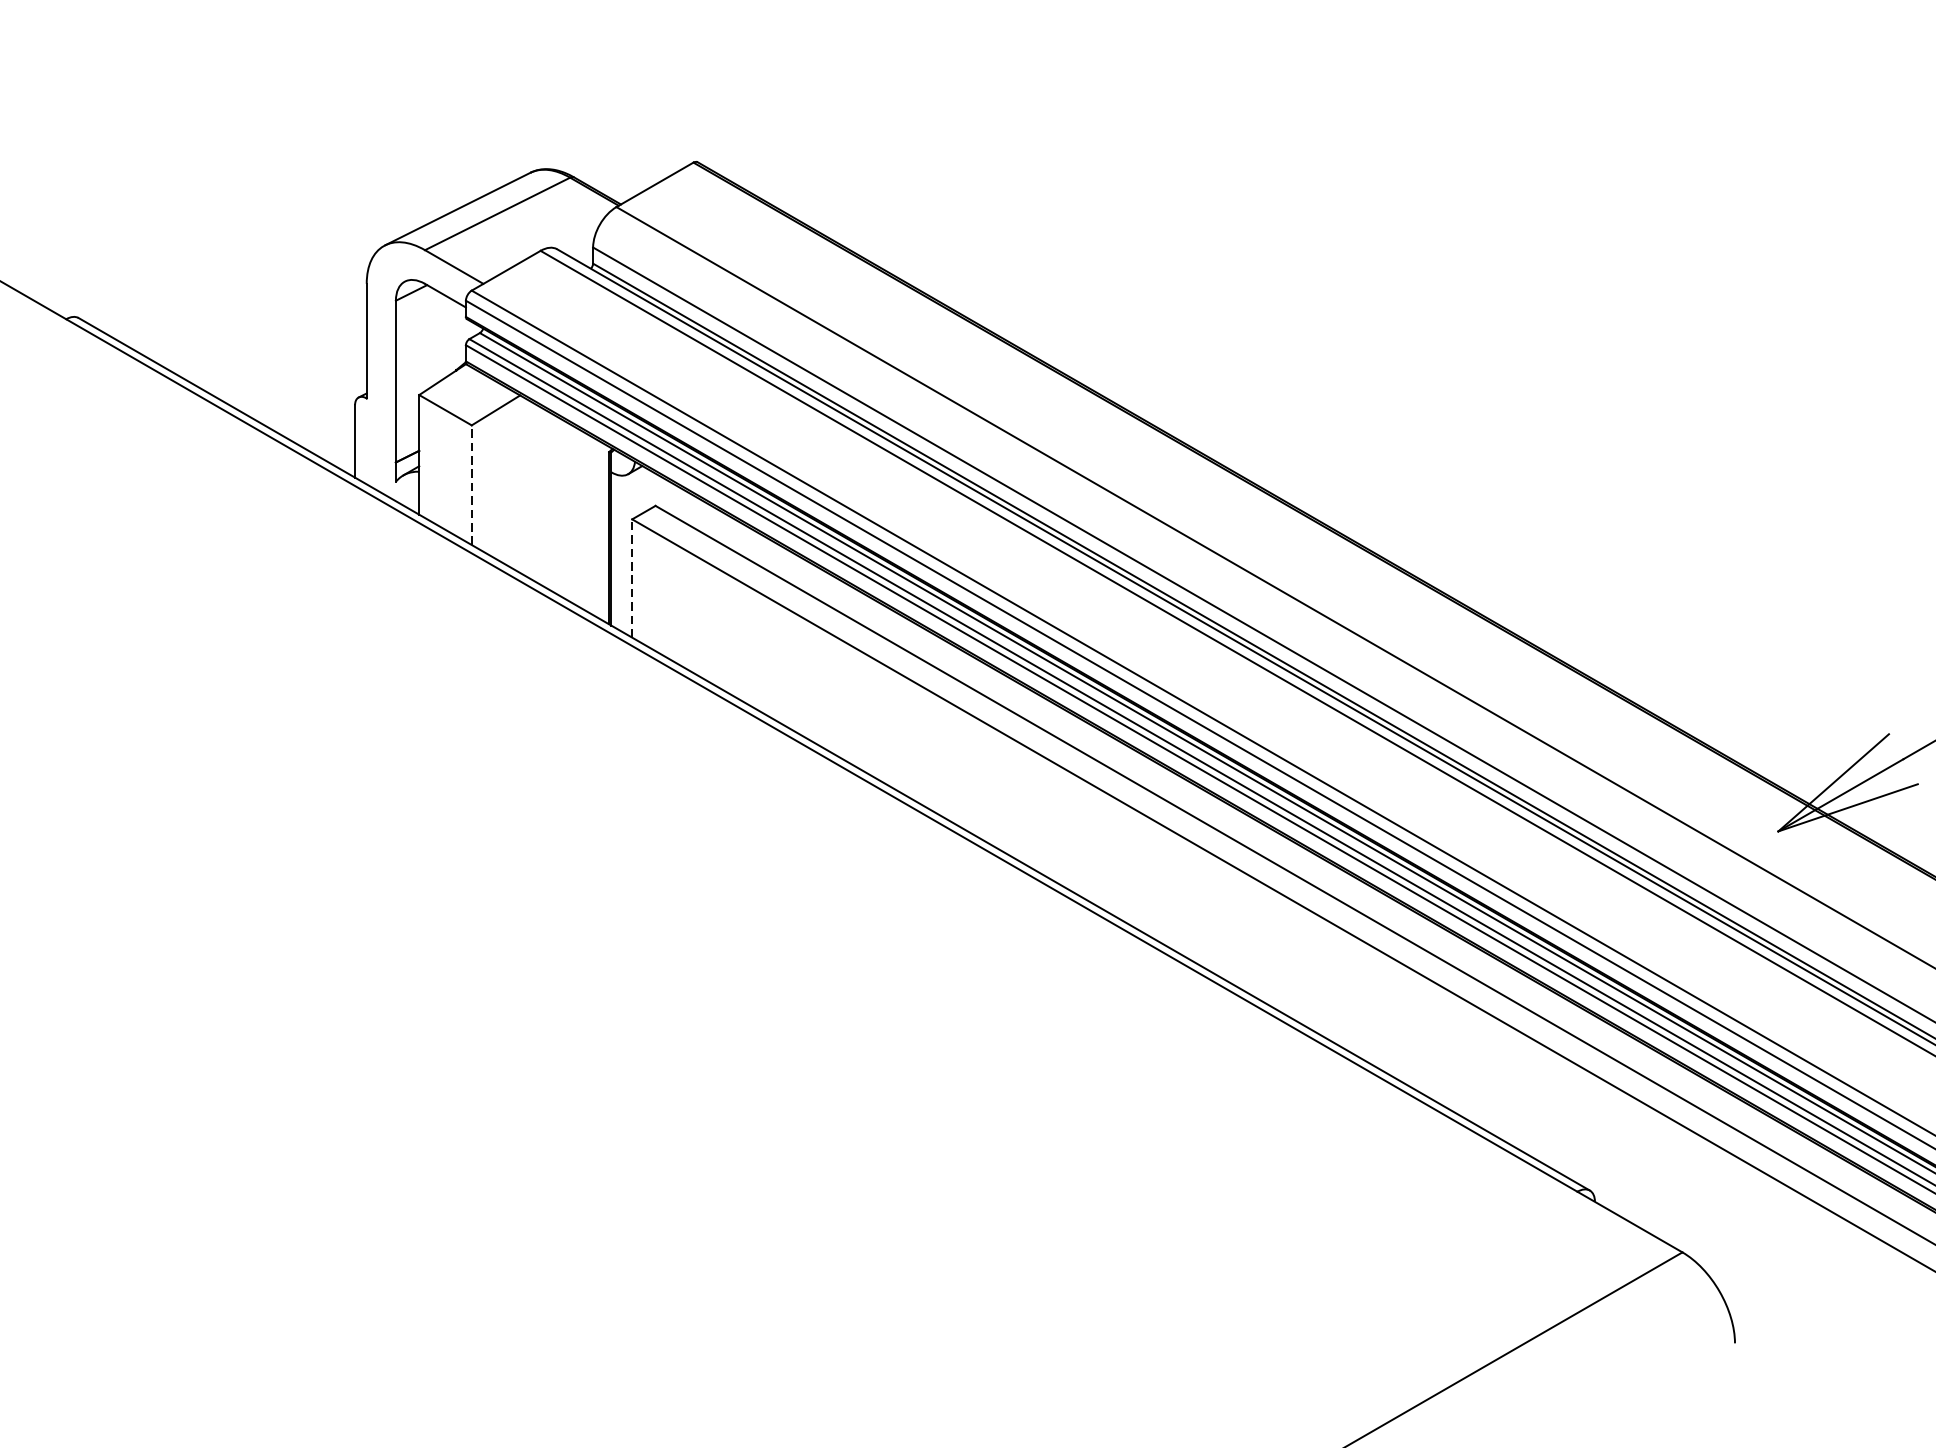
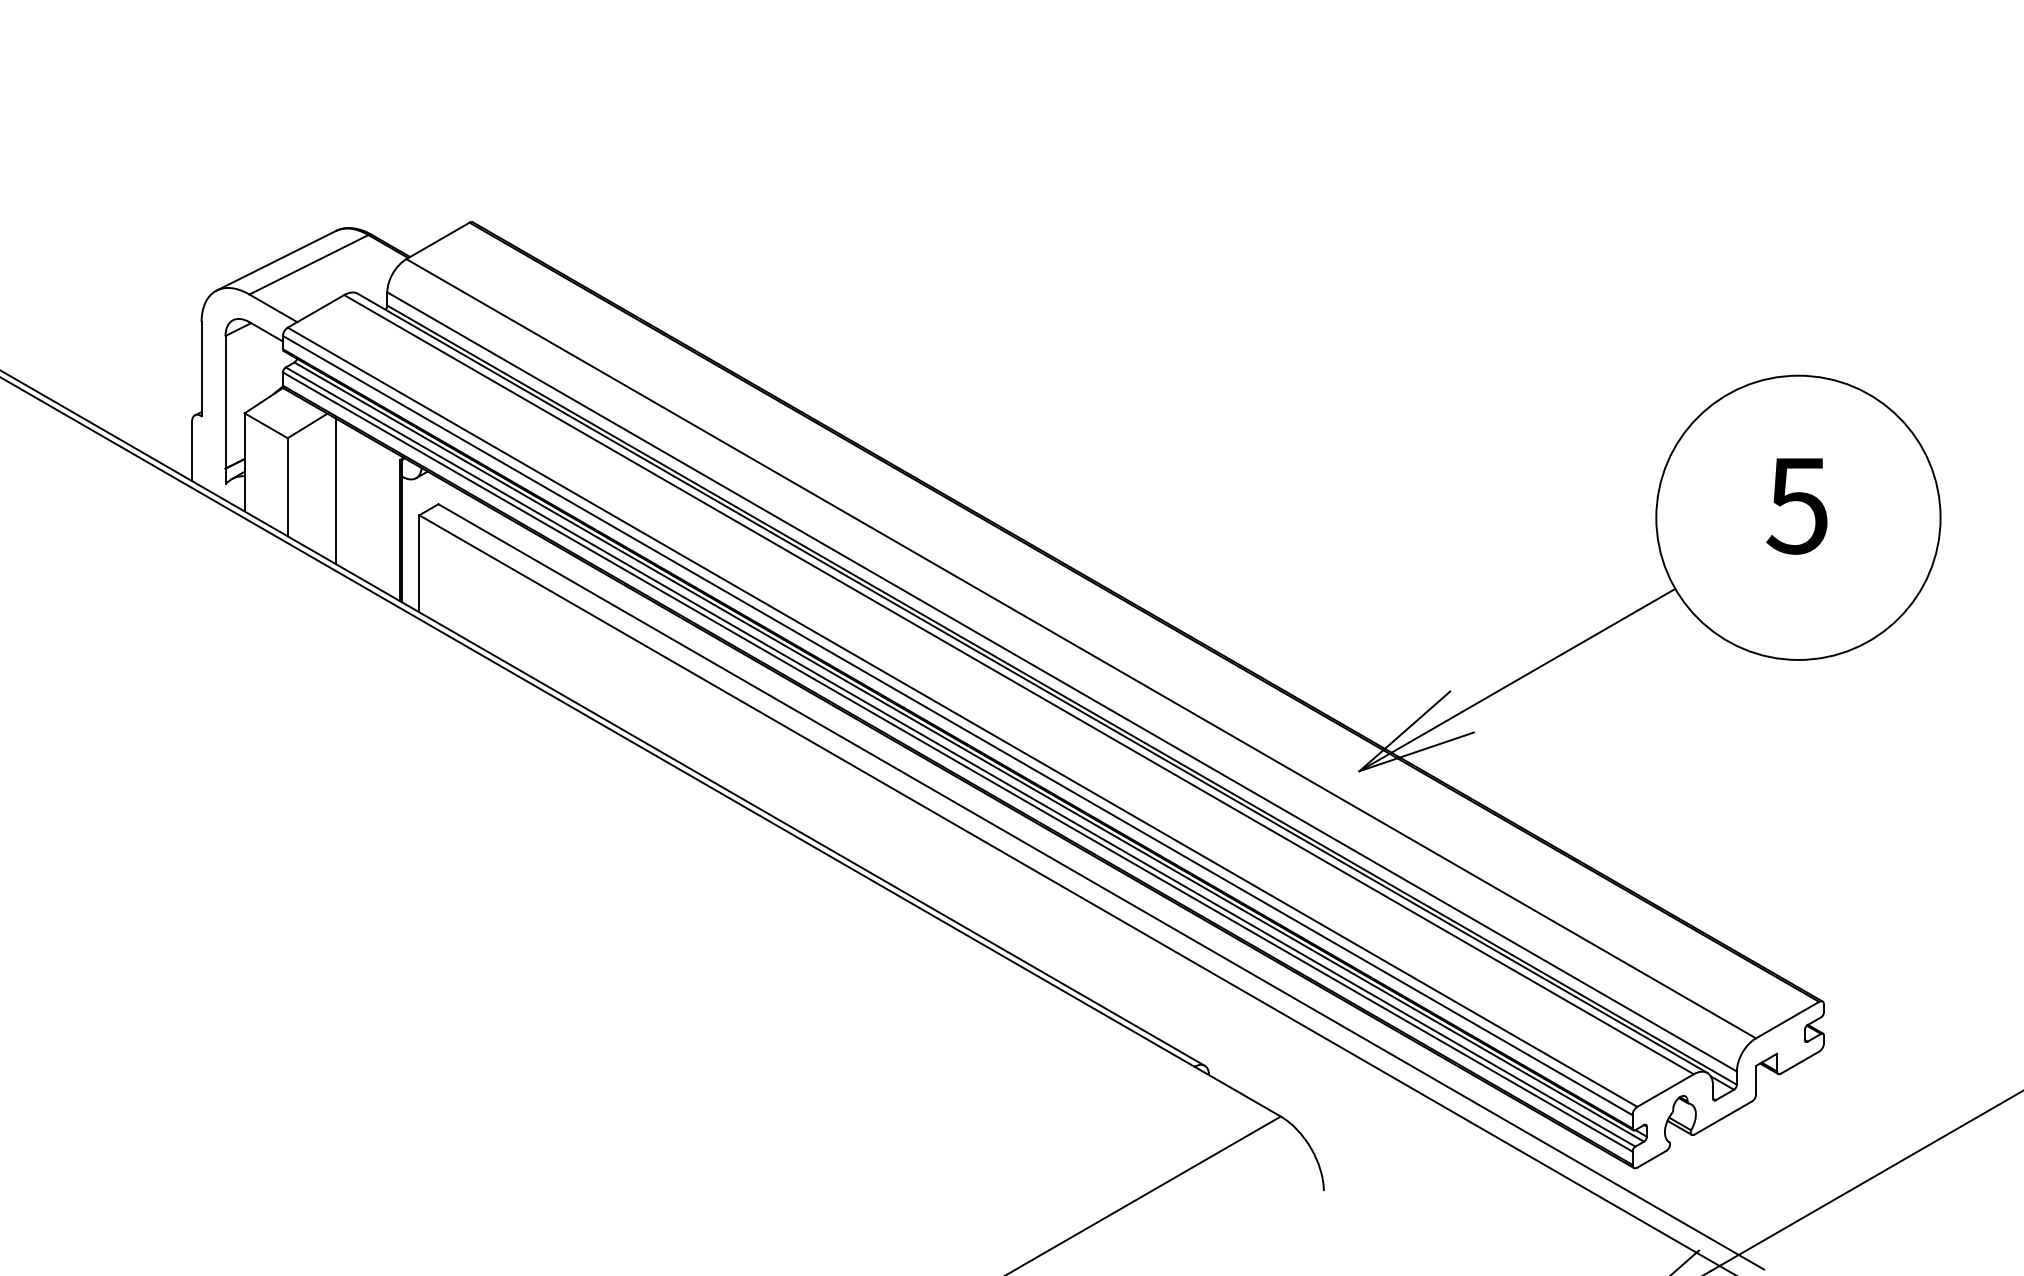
line: (471, 484) -> (287, 486), dashed -> solid
line: (529, 489) -> (335, 490), added
line: (632, 578) -> (419, 563), dashed -> solid

